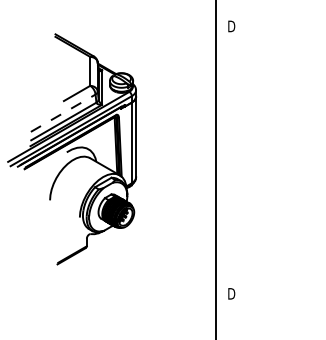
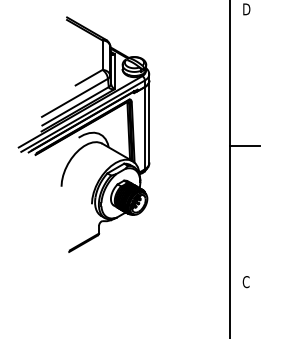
line: (63, 112) -> (75, 97), dashed -> solid
line: (229, 160) -> (244, 146), added
text: (231, 293) -> (246, 281), D -> C

